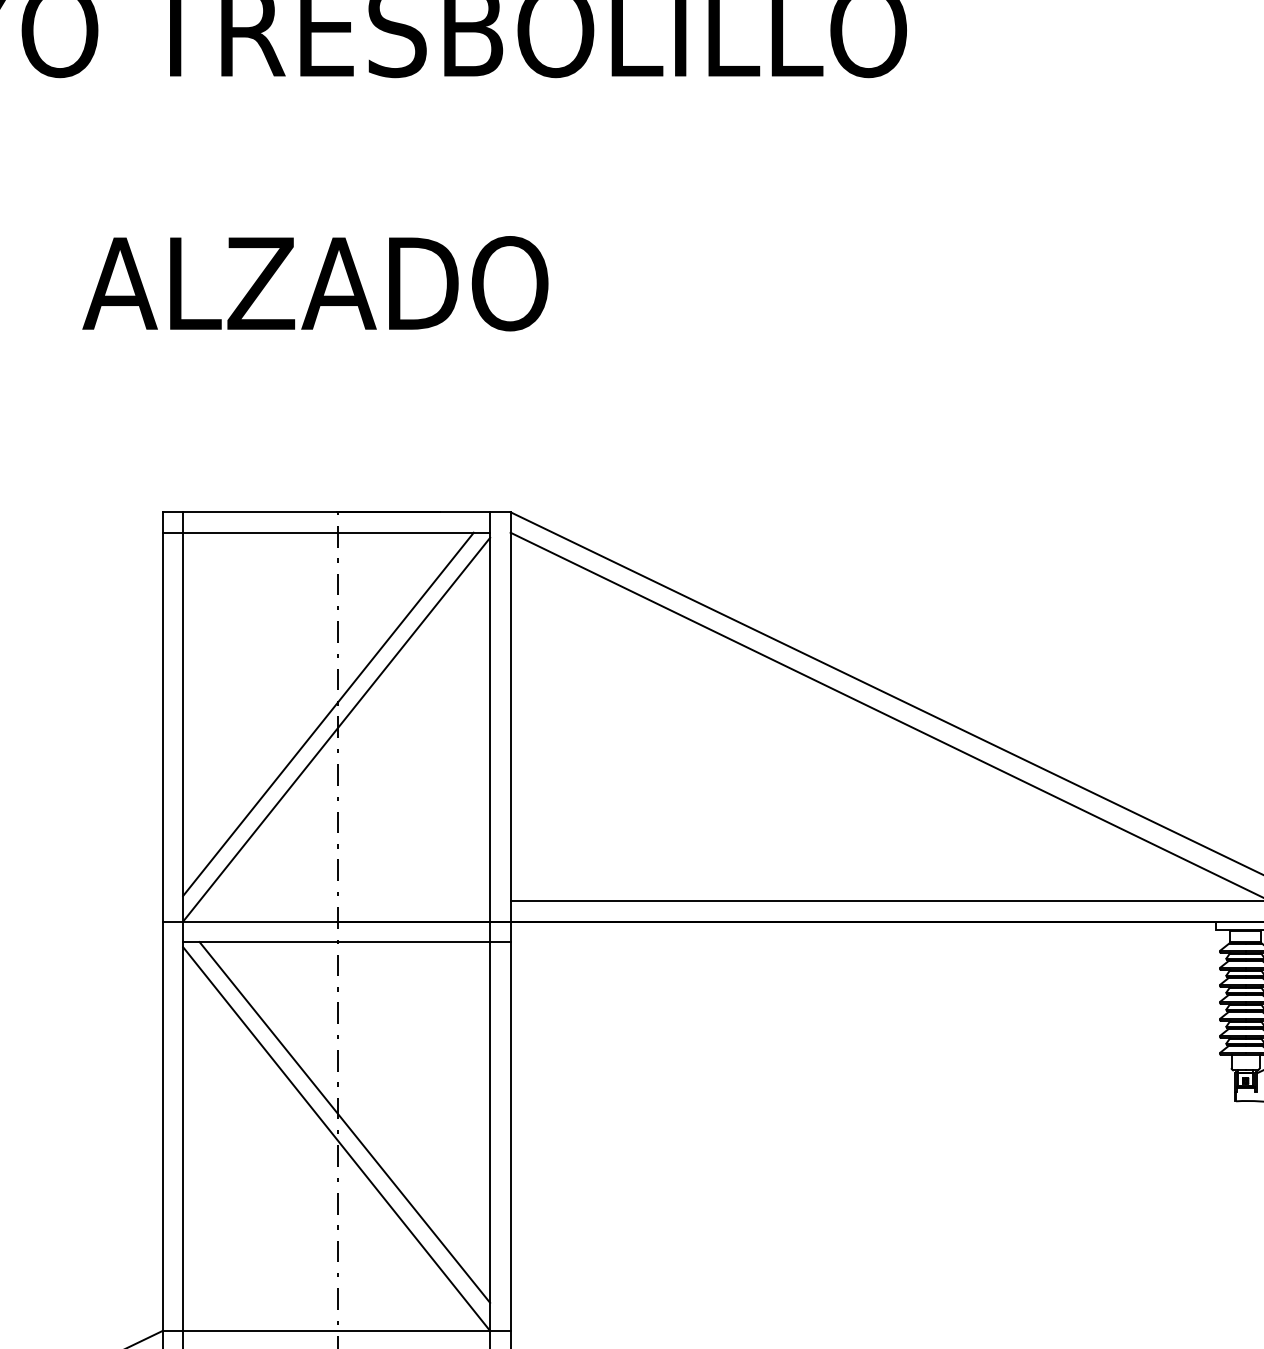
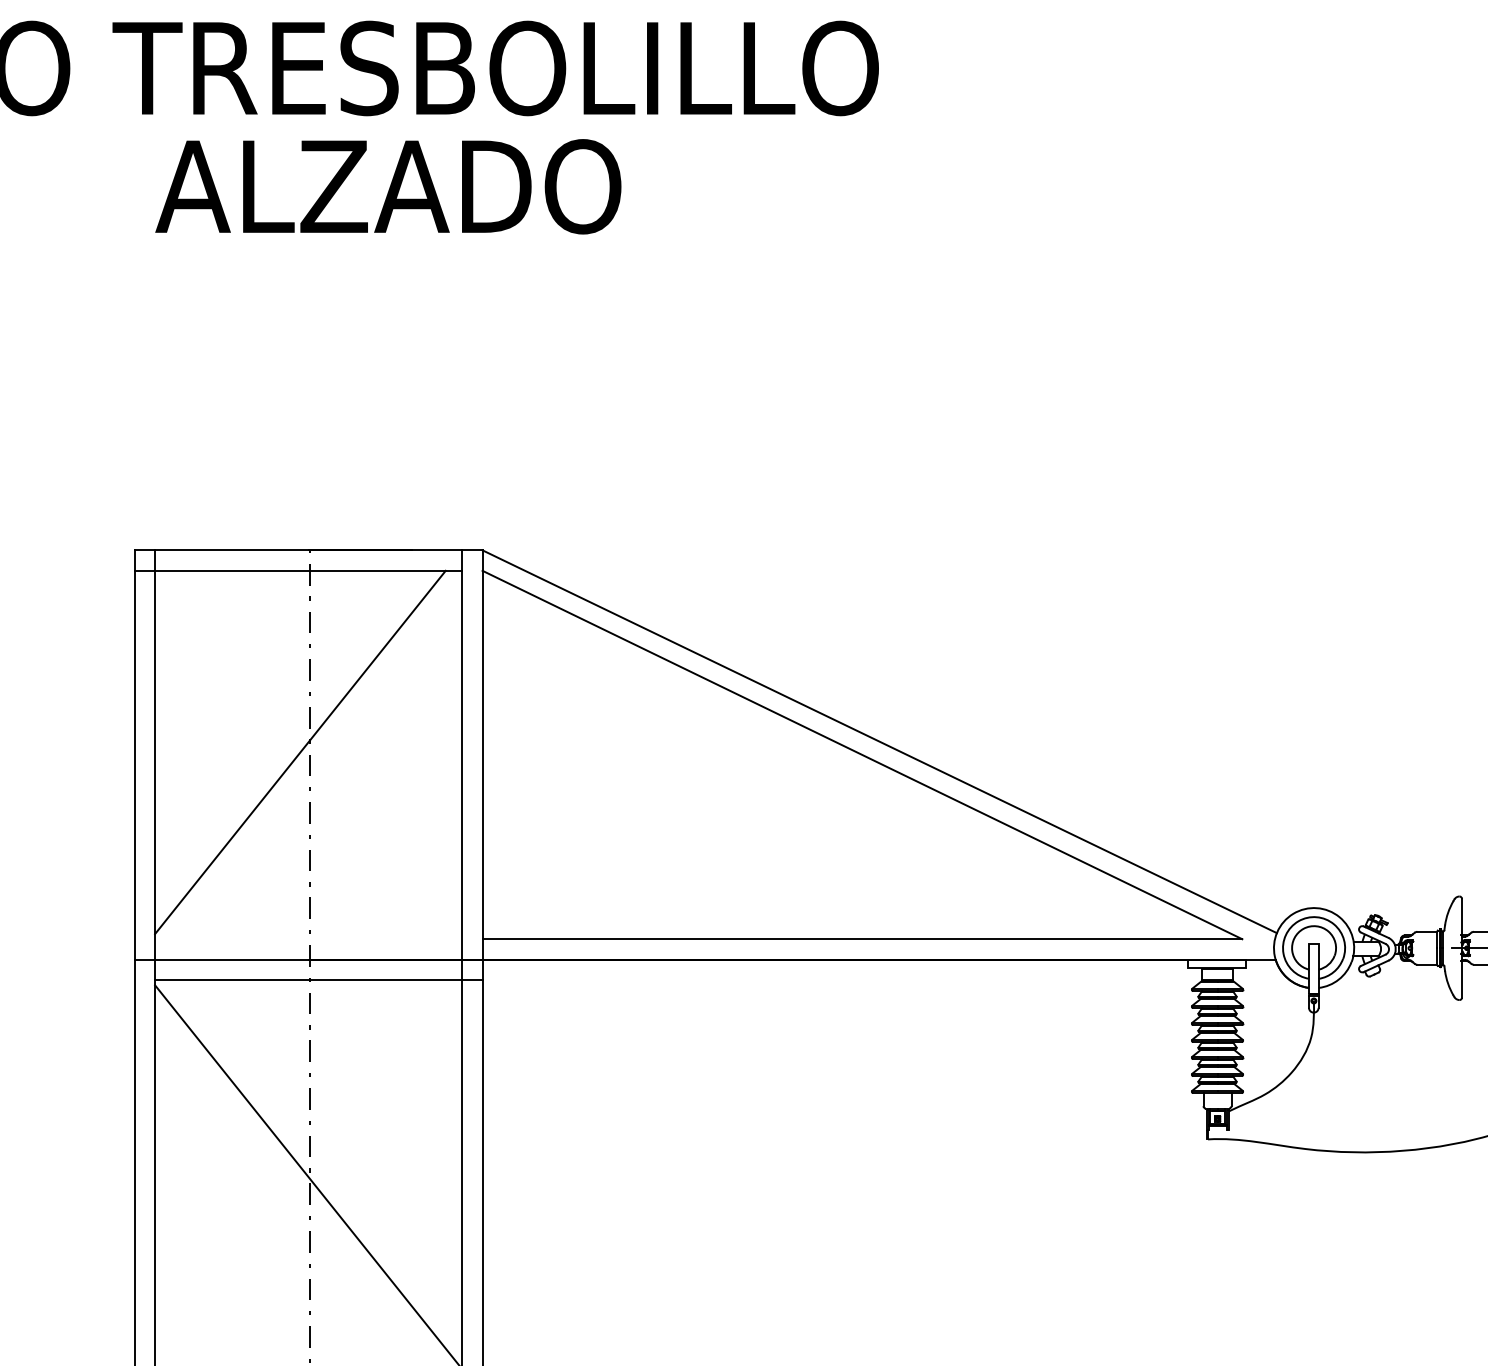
text: (315, 283) -> (388, 186), moved
line: (336, 729) -> (308, 767), removed
line: (344, 1122) -> (316, 1160), removed

